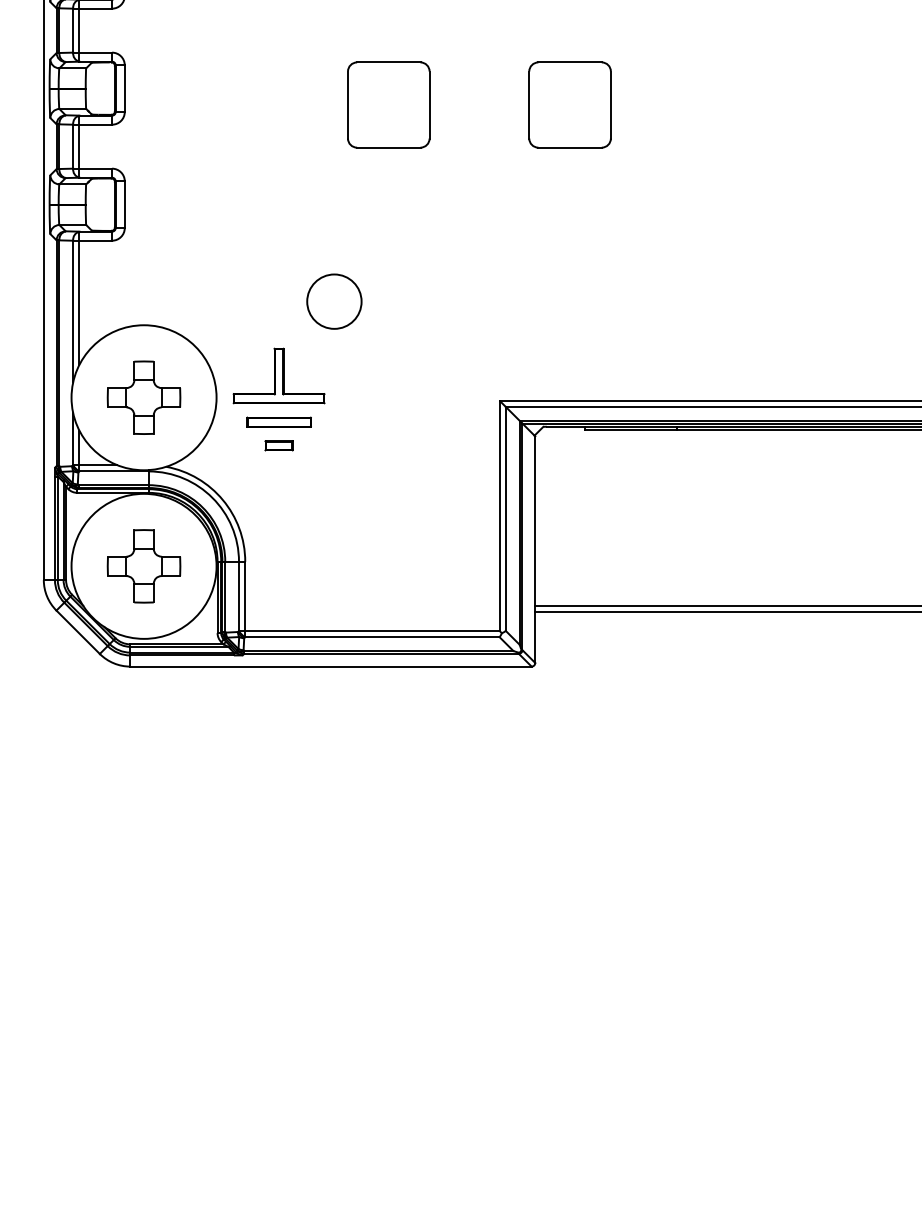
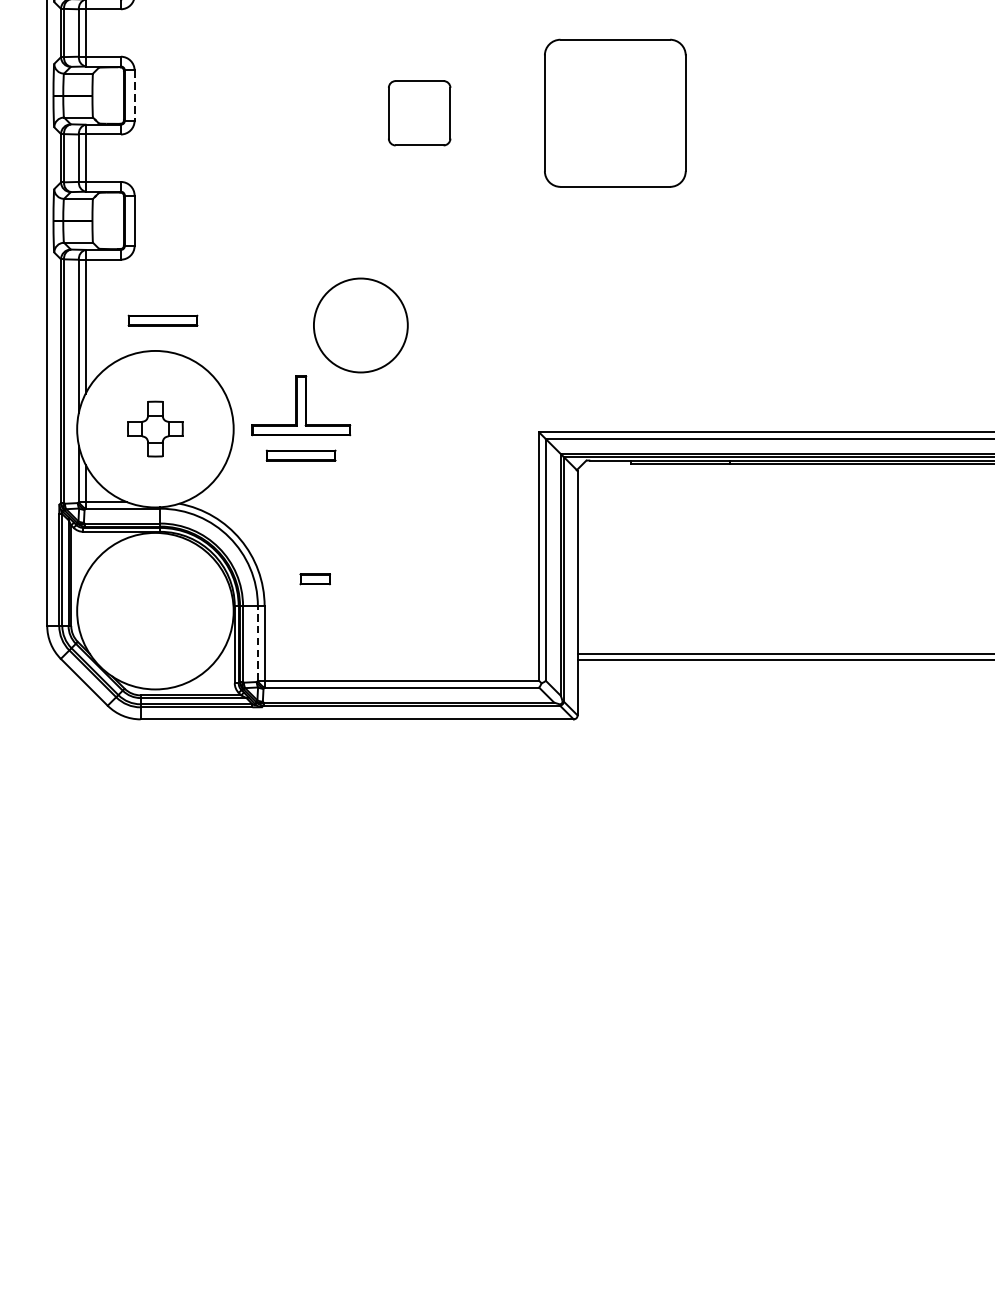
line: (124, 89) -> (134, 96), solid -> dashed
part: (388, 104) -> (419, 112), size x0.7
part: (569, 104) -> (614, 112), size x1.6
part: (150, 296) -> (162, 319), added
circle: (334, 301) -> (360, 325), size x1.6
part: (143, 397) -> (154, 428), size x0.7
part: (278, 445) -> (314, 578), moved
part: (143, 566) -> (154, 611), removed
line: (239, 596) -> (258, 643), solid -> dashed

